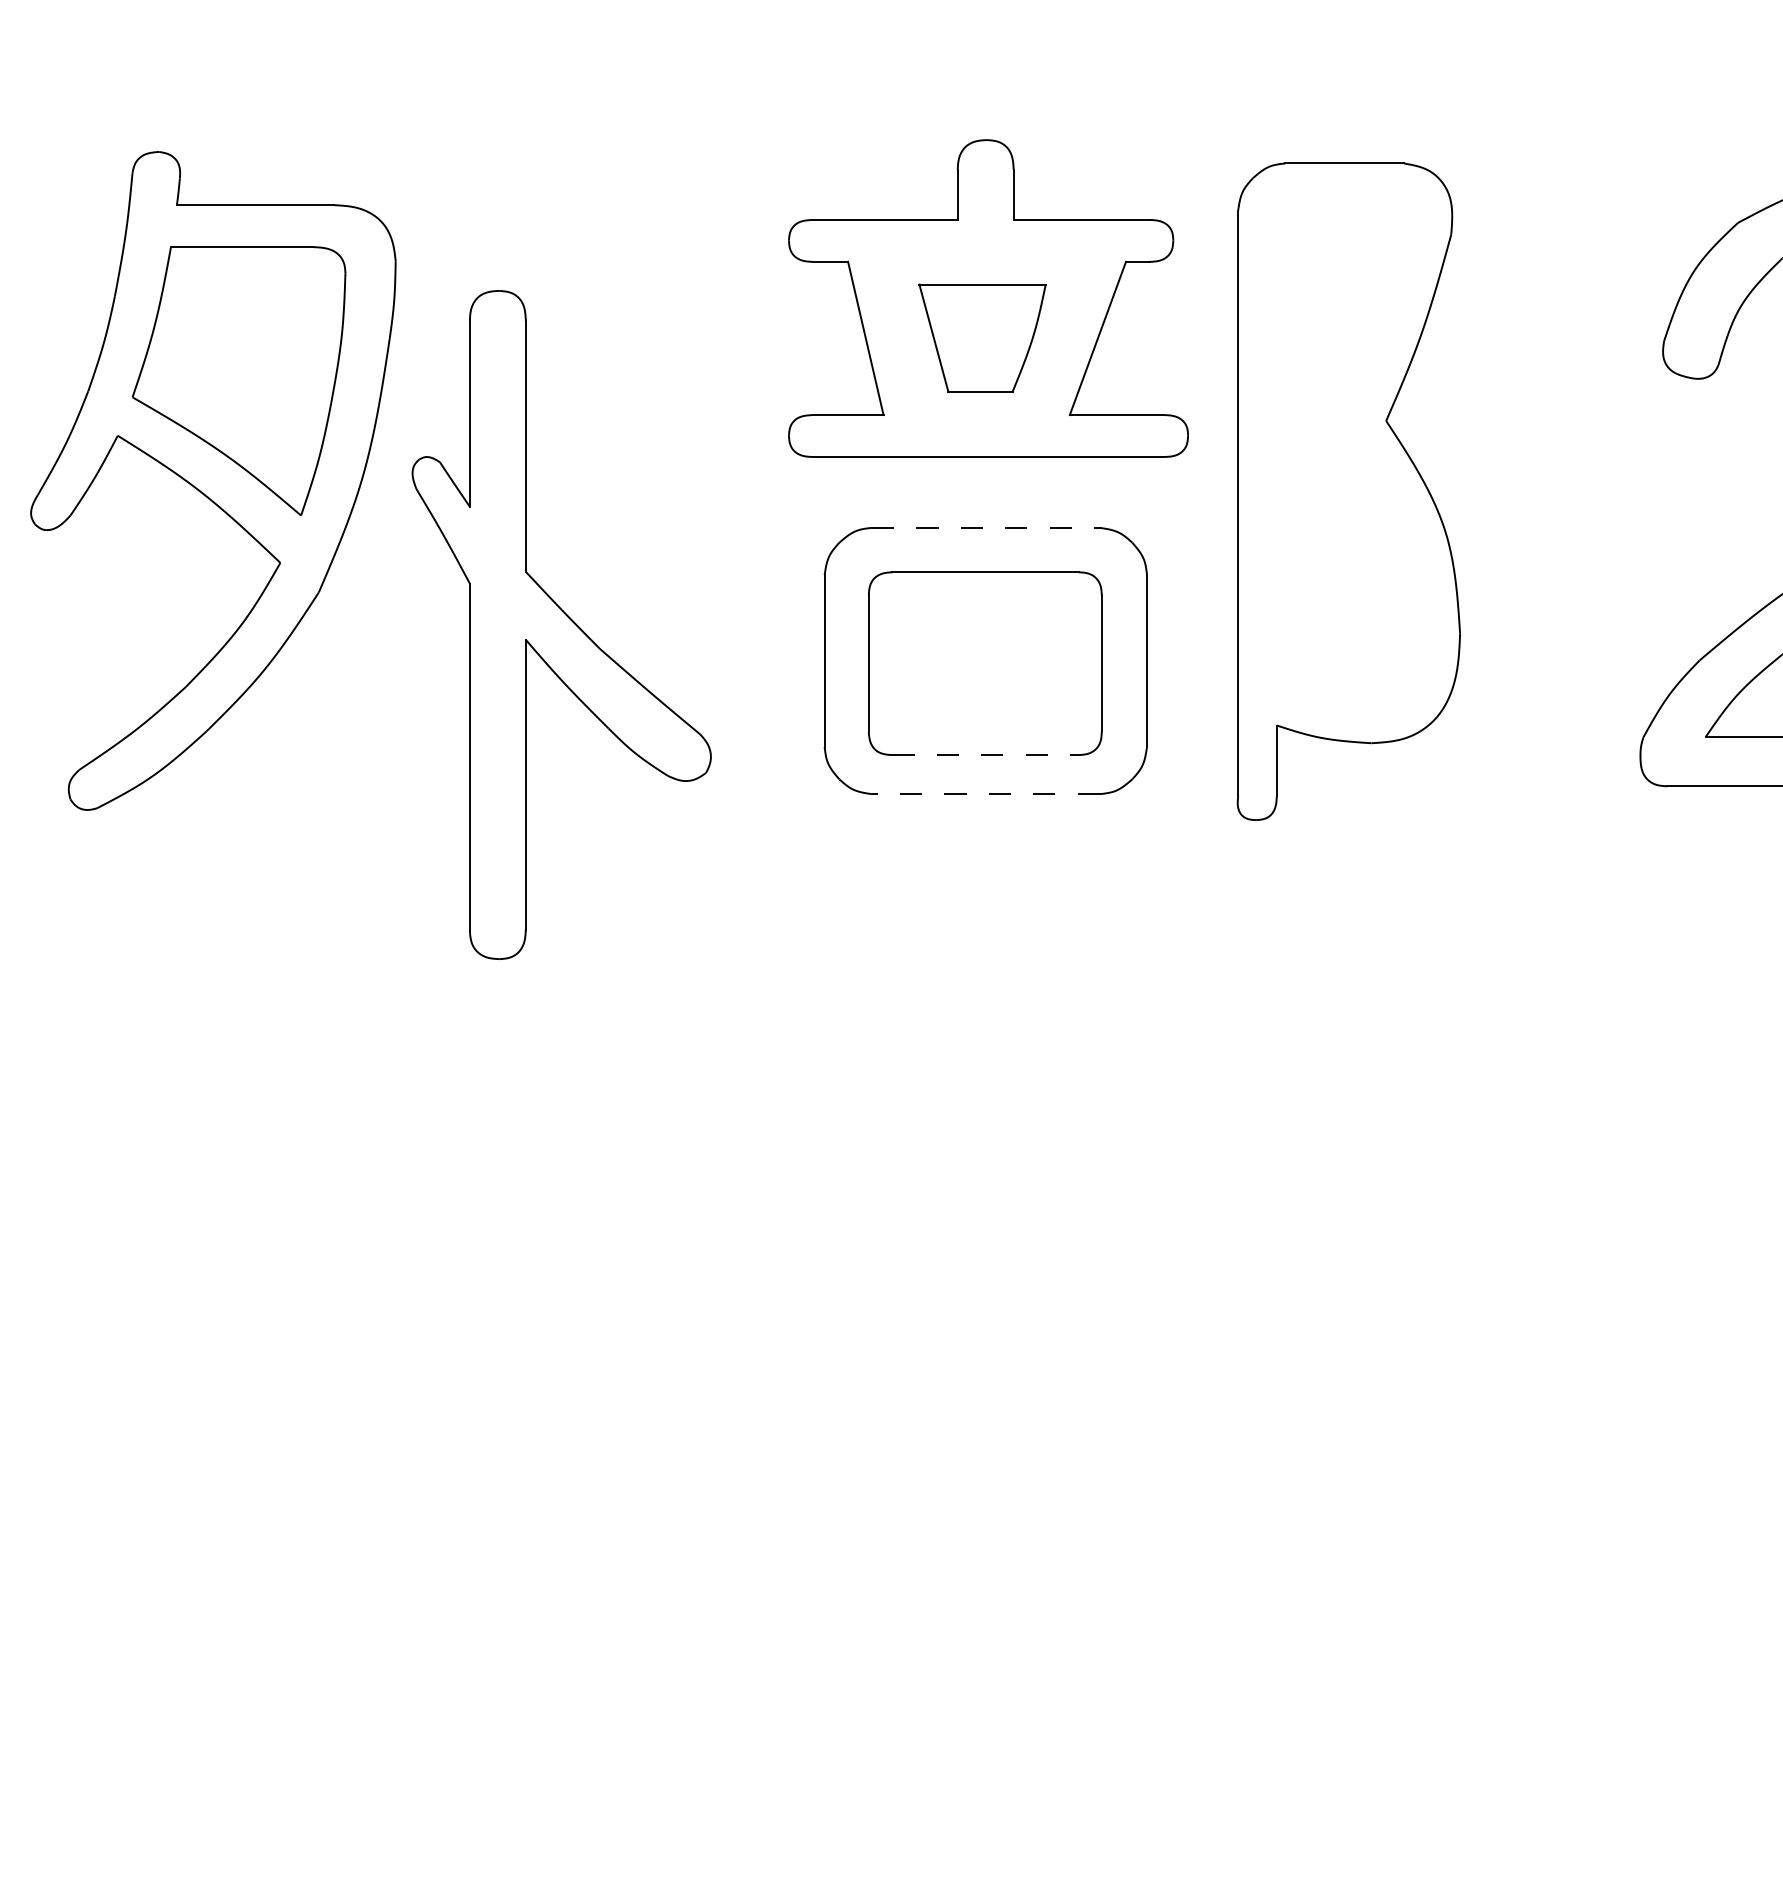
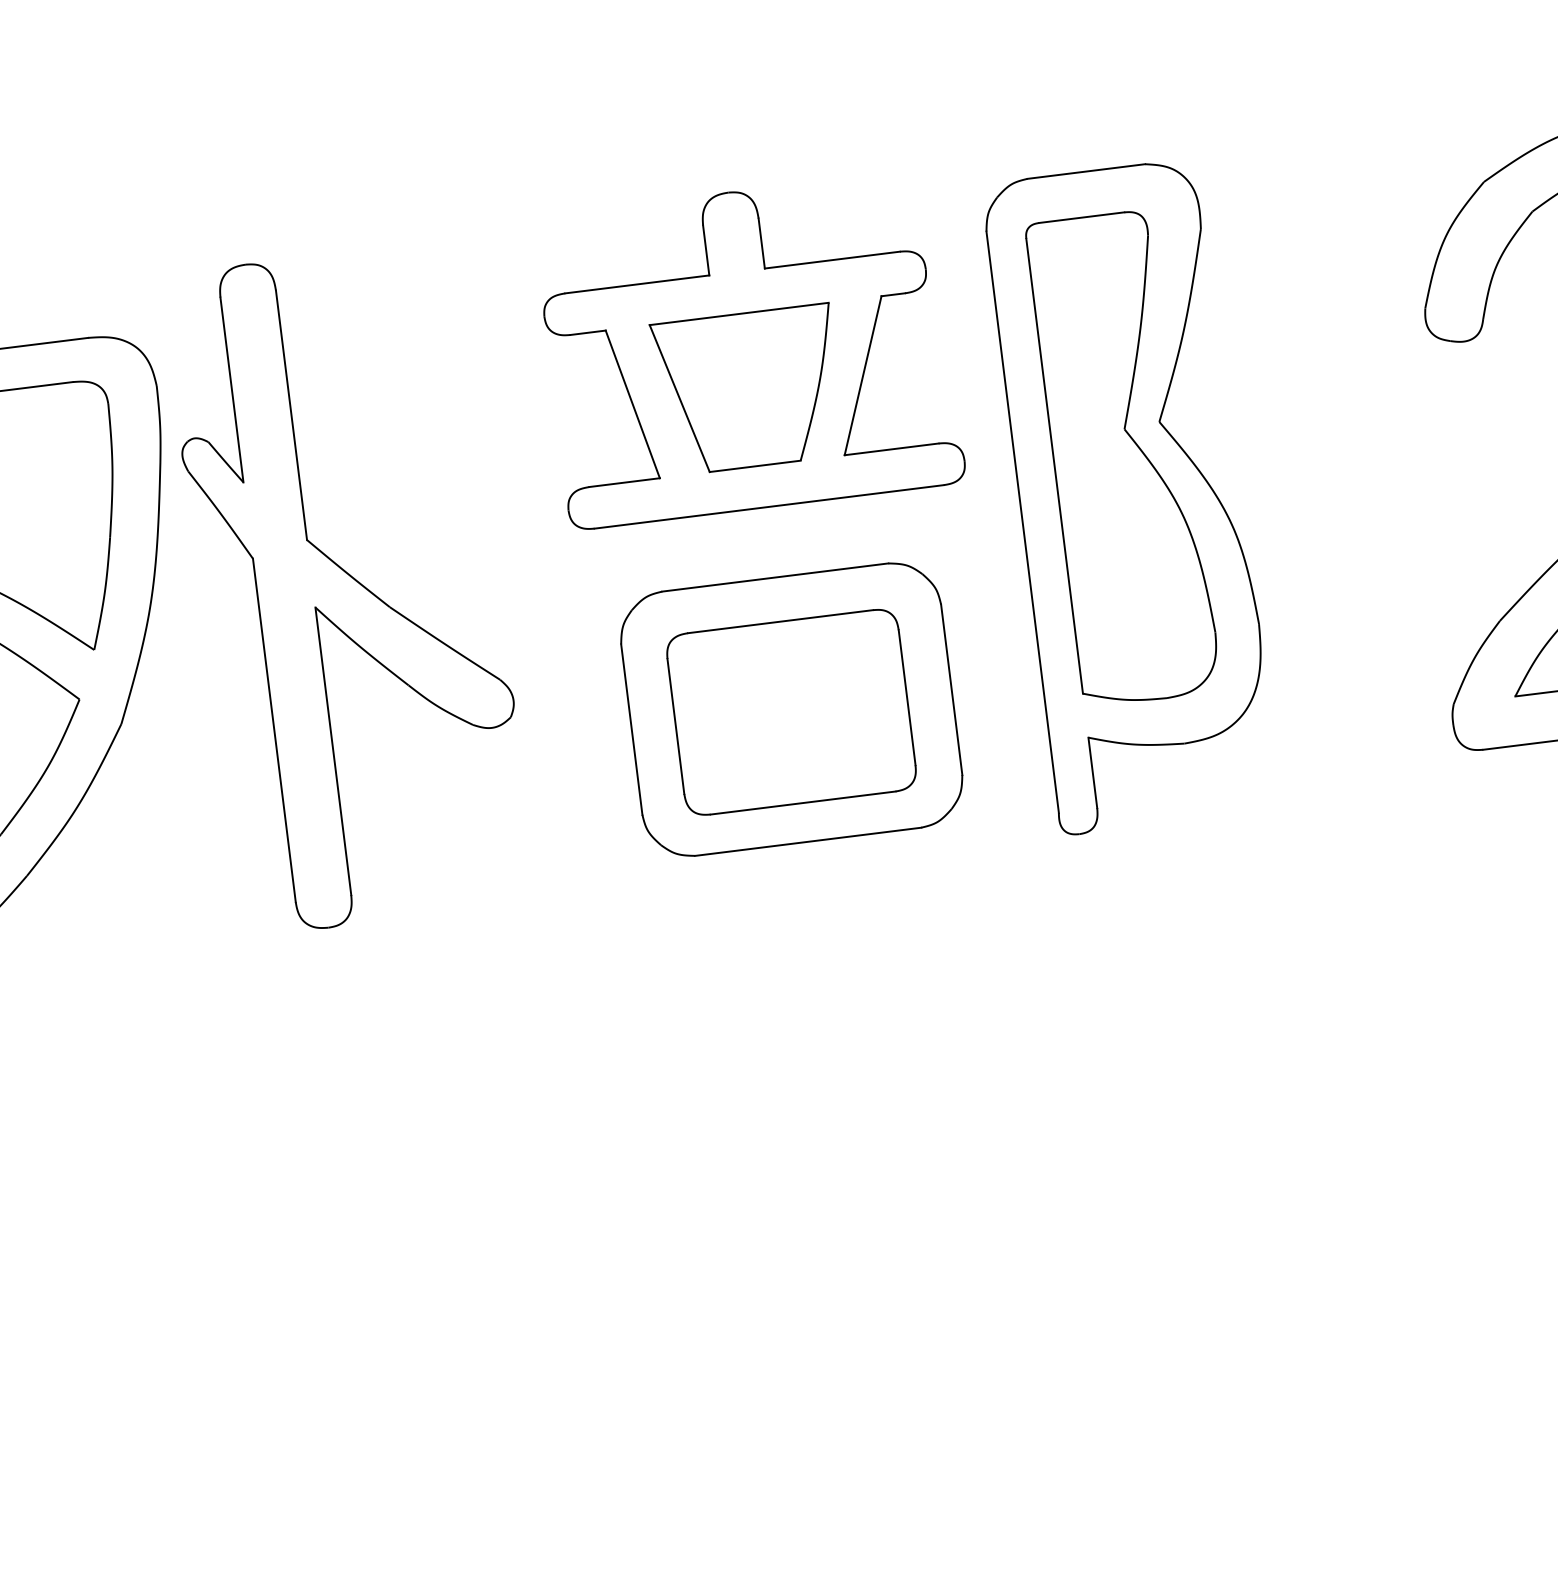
part: (982, 337) -> (748, 389), size x1.43
part: (1346, 451) -> (1123, 457), added
line: (985, 527) -> (774, 577), dashed -> solid
part: (561, 624) -> (348, 587), moved
line: (986, 755) -> (804, 803), dashed -> solid
line: (985, 794) -> (807, 842), dashed -> solid

